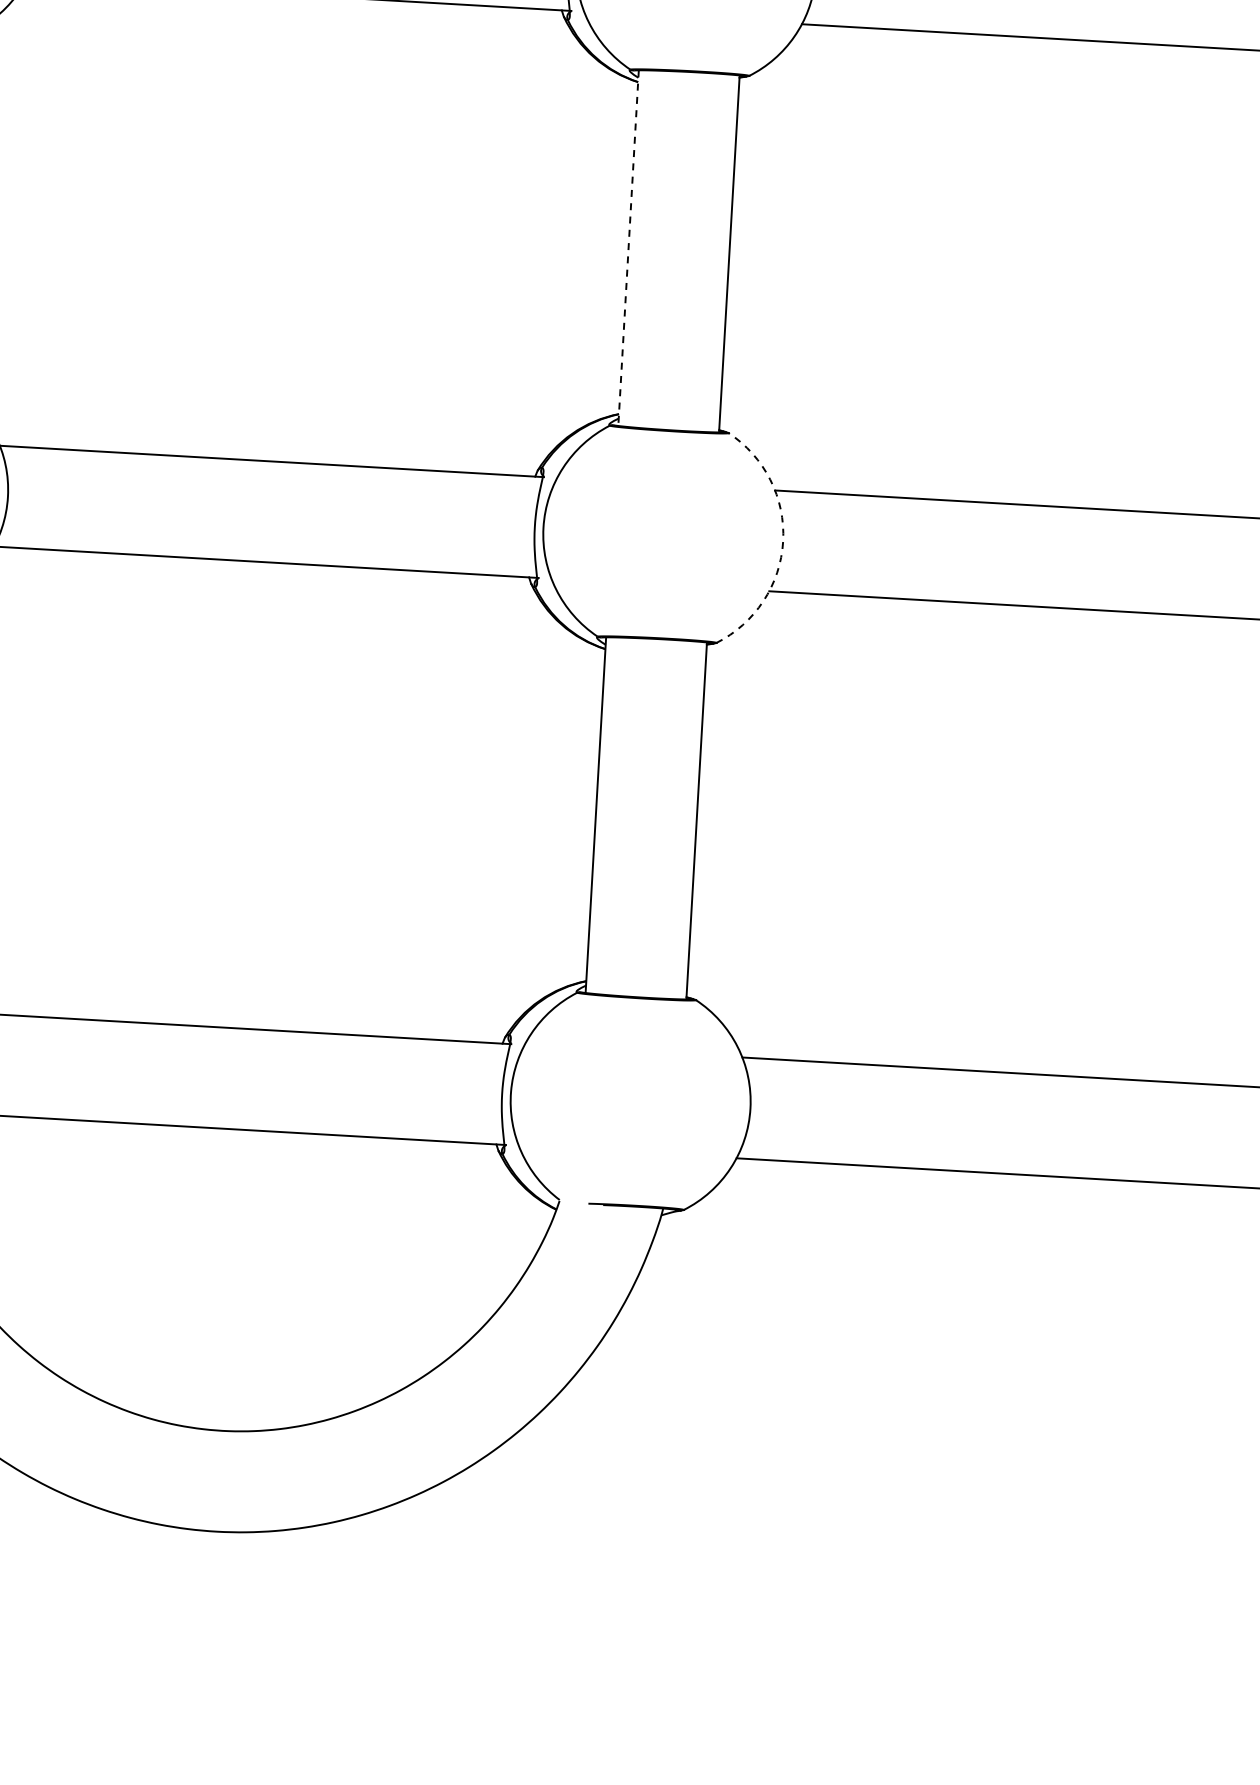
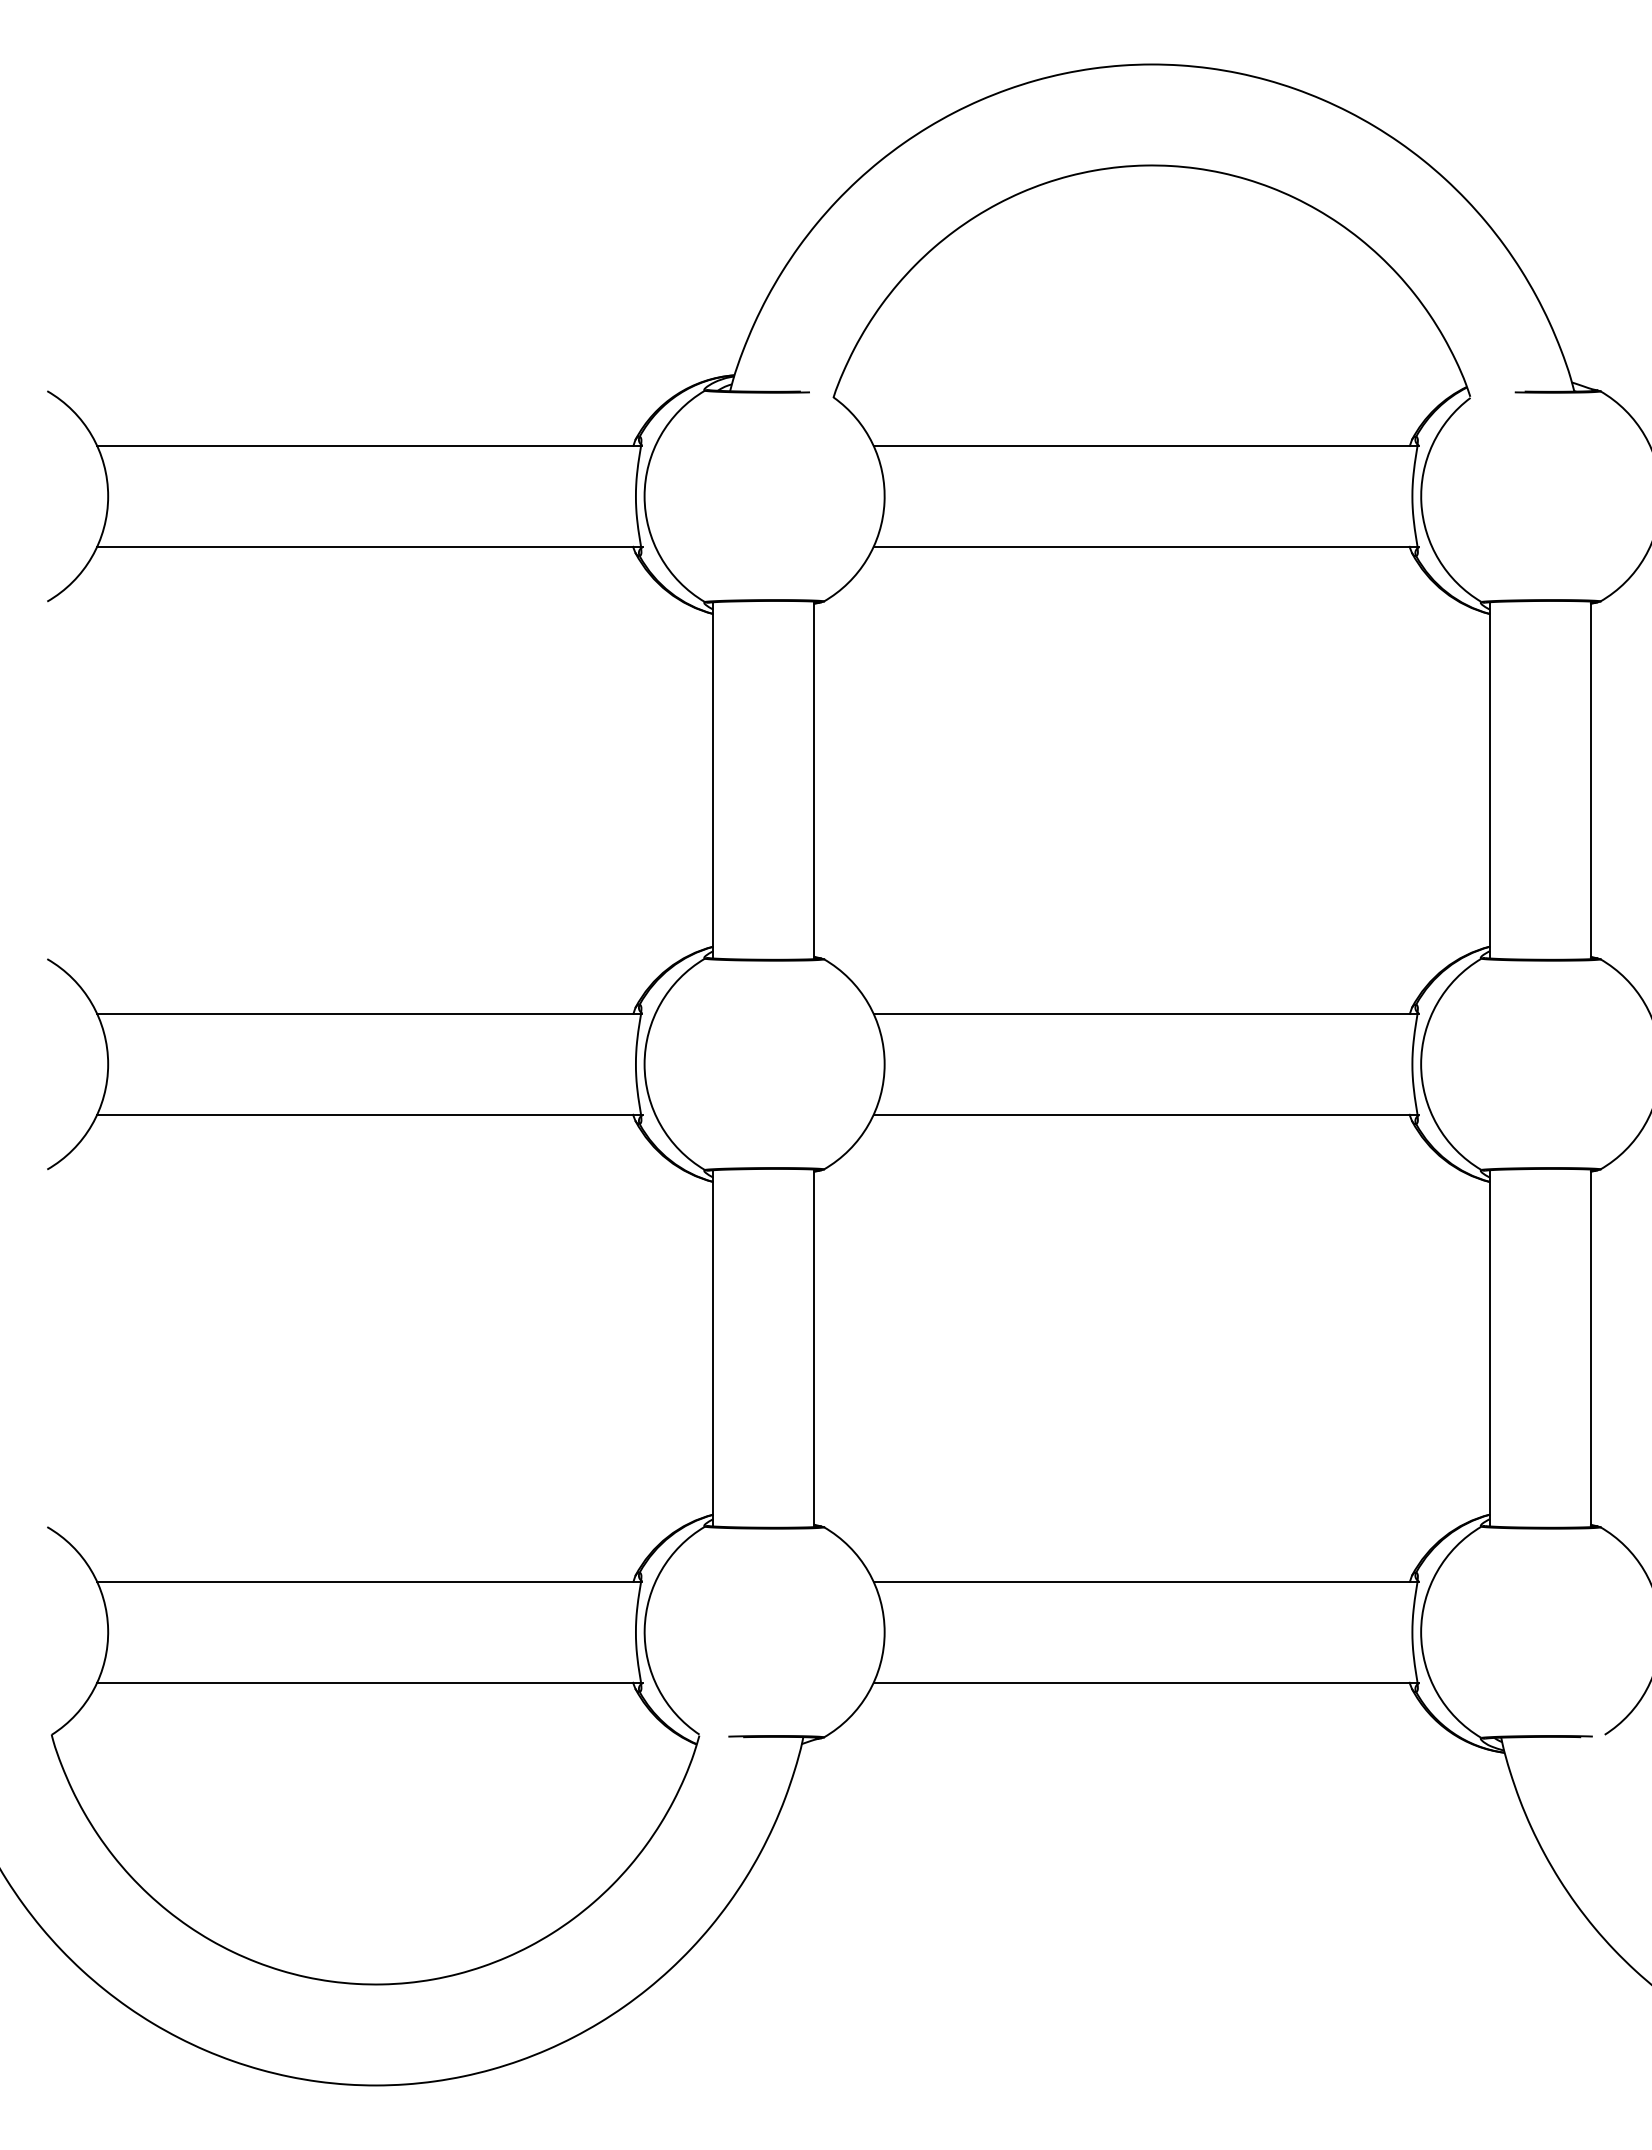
line: (628, 248) -> (713, 780), dashed -> solid
arc: (782, 541) -> (884, 1064), dashed -> solid

